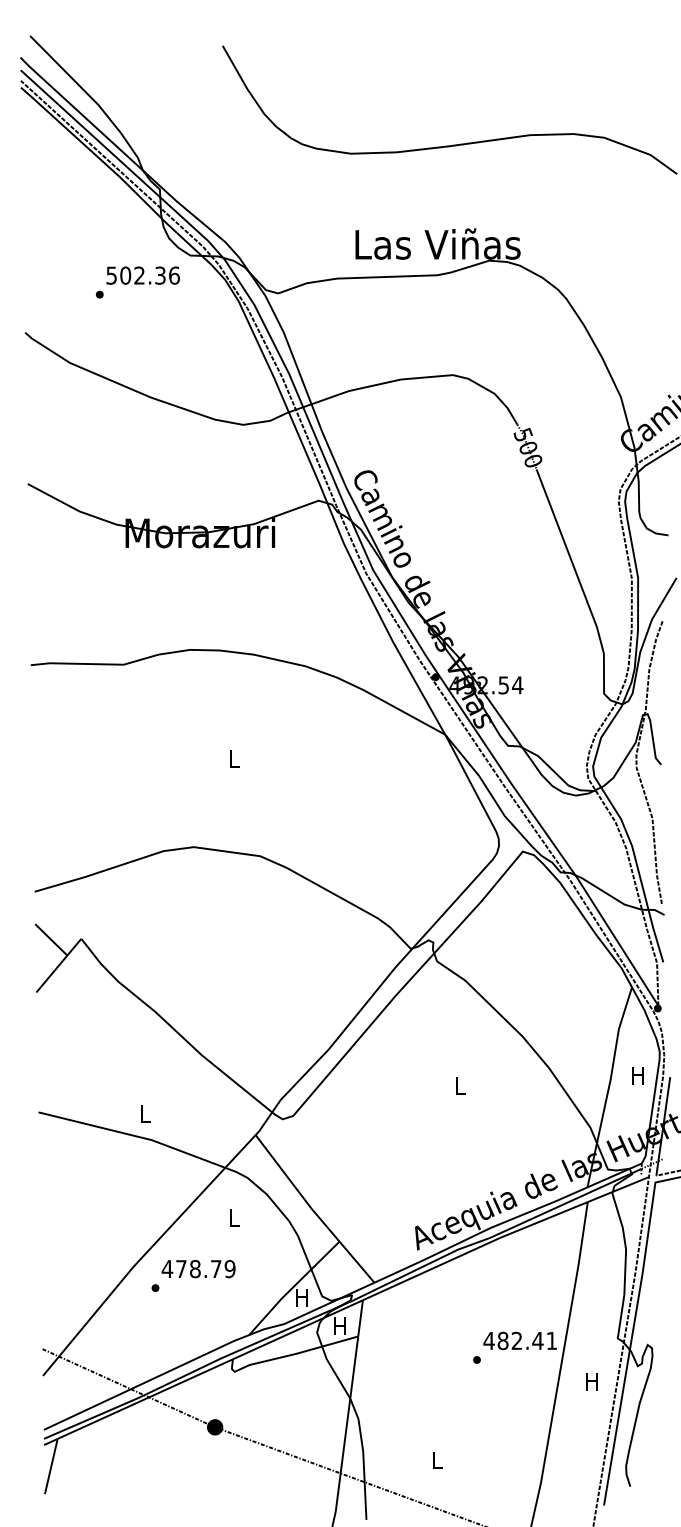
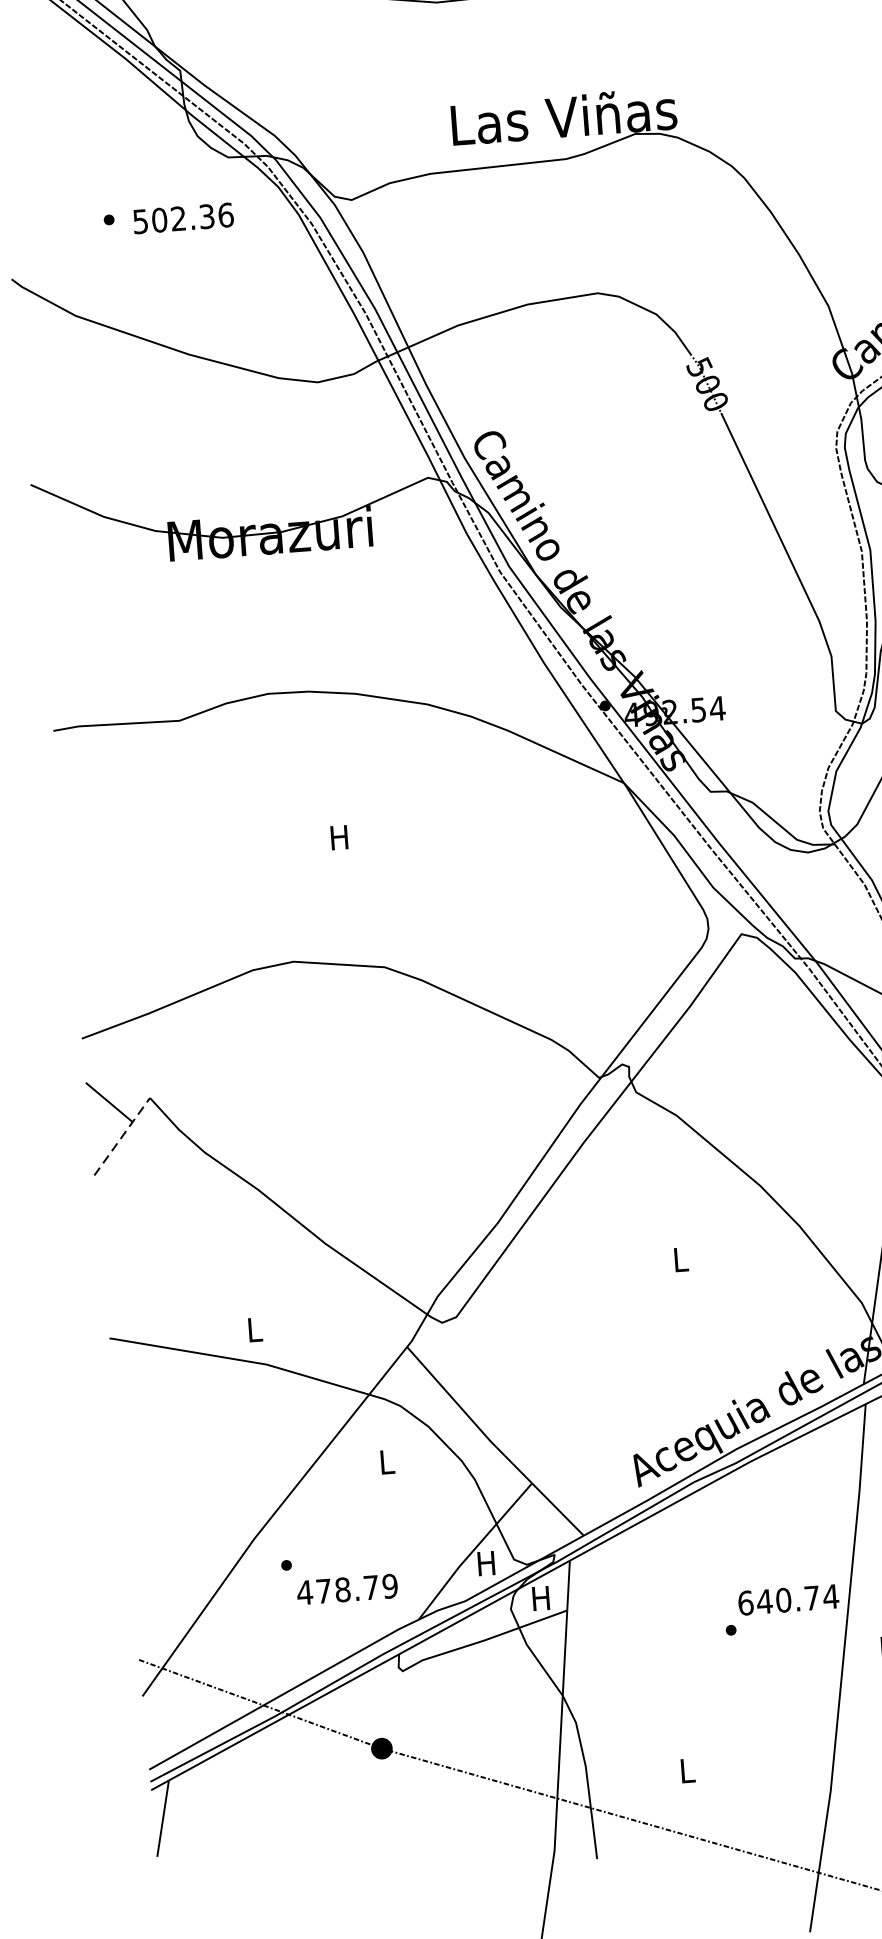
text: (142, 275) -> (182, 218), moved
text: (233, 758) -> (338, 837), L -> H
line: (58, 965) -> (121, 1136), solid -> dashed
text: (198, 1269) -> (347, 1590), moved
text: (520, 1340) -> (788, 1599), 482.41 -> 640.74

